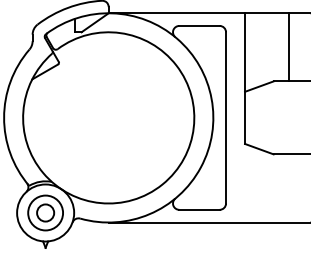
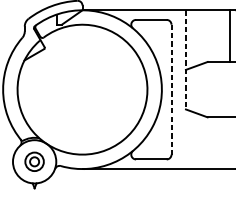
line: (289, 47) -> (230, 36), moved
line: (245, 79) -> (186, 60), solid -> dashed
line: (226, 117) -> (171, 89), solid -> dashed
part: (45, 212) -> (34, 161), size x0.7

